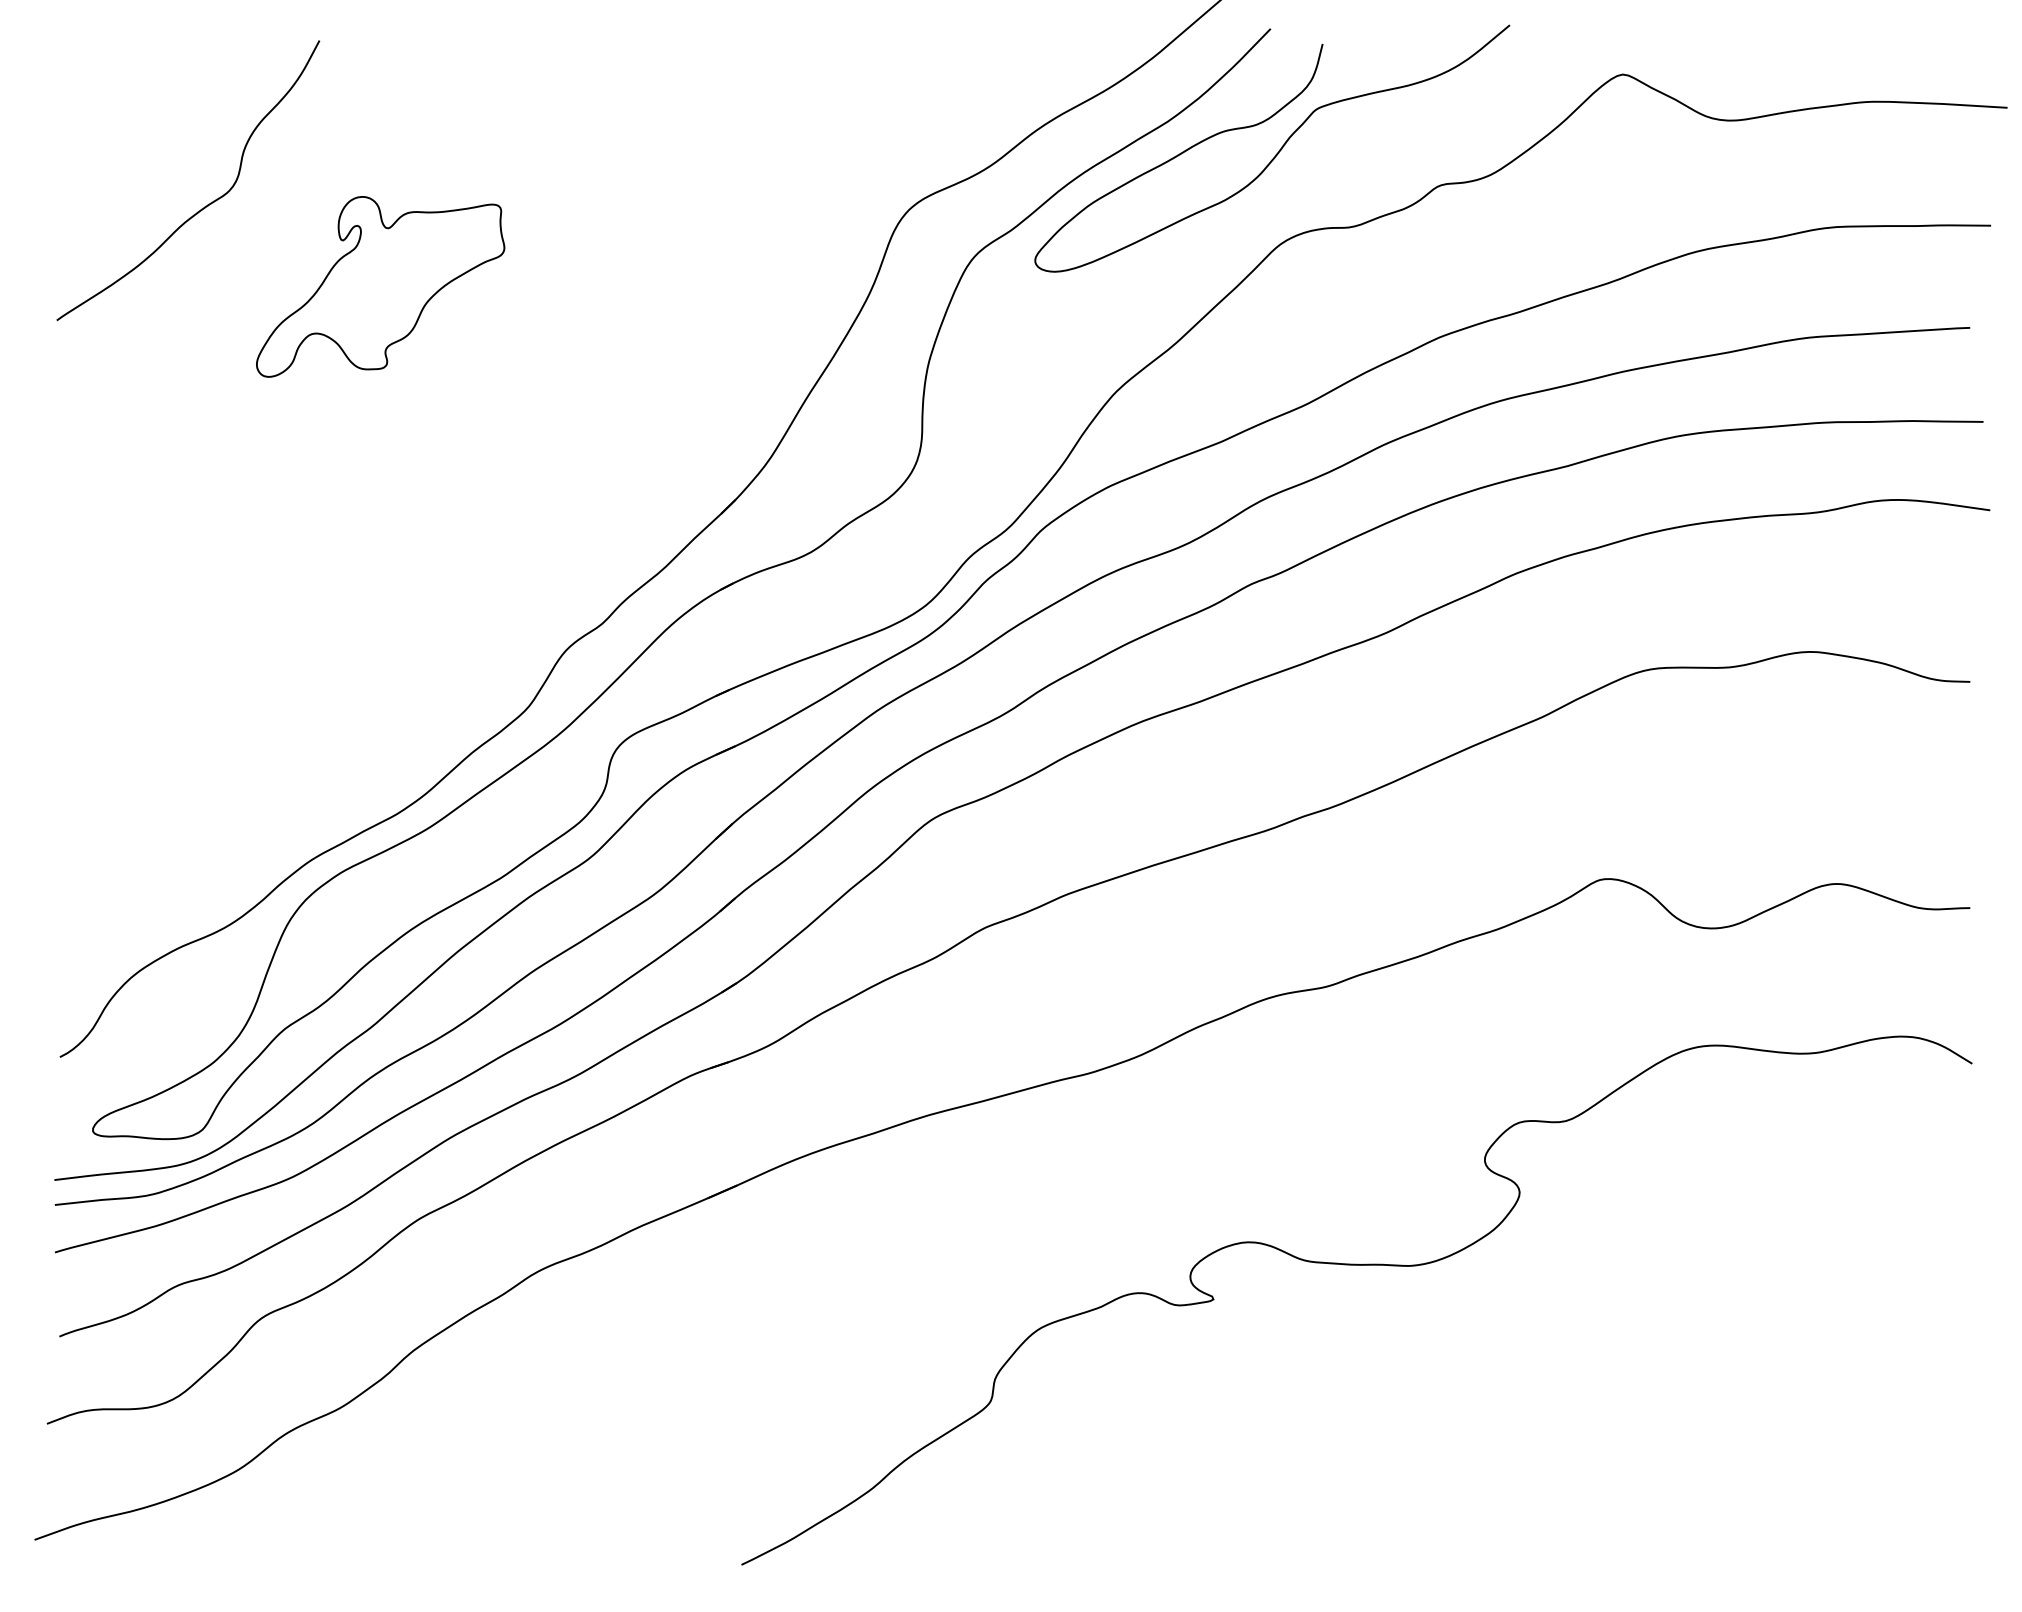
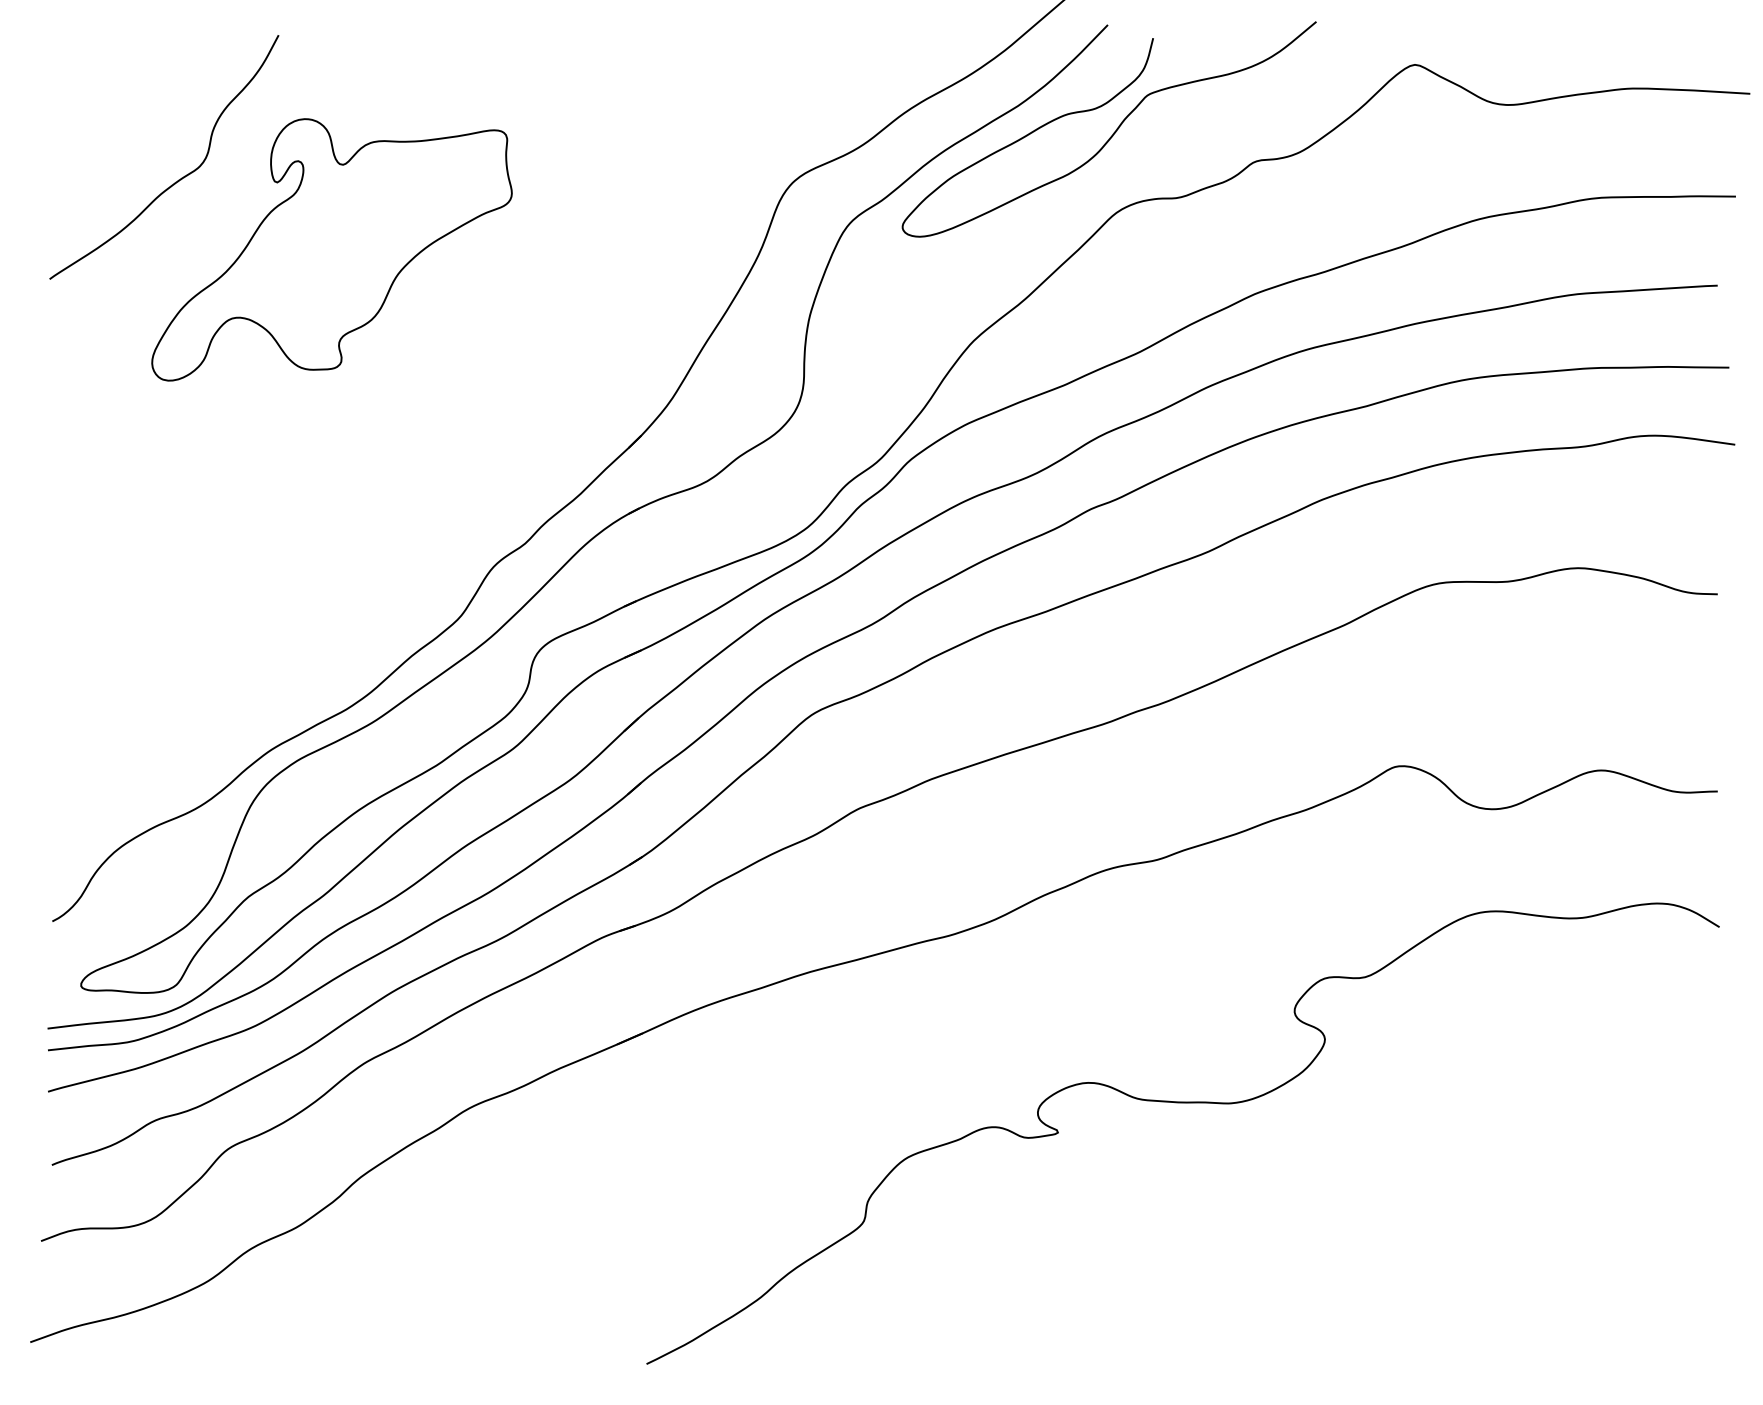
part: (380, 286) -> (331, 249), size x1.67

